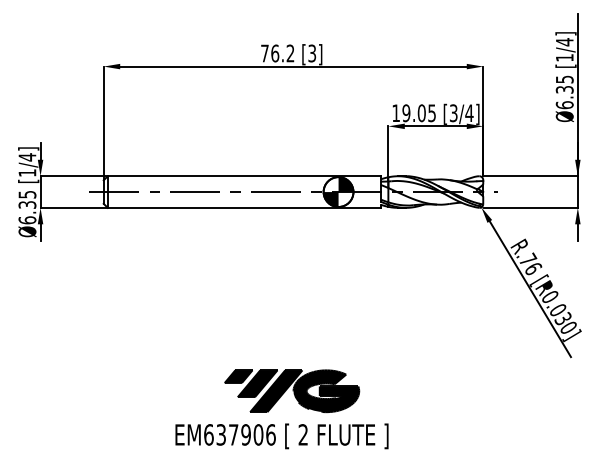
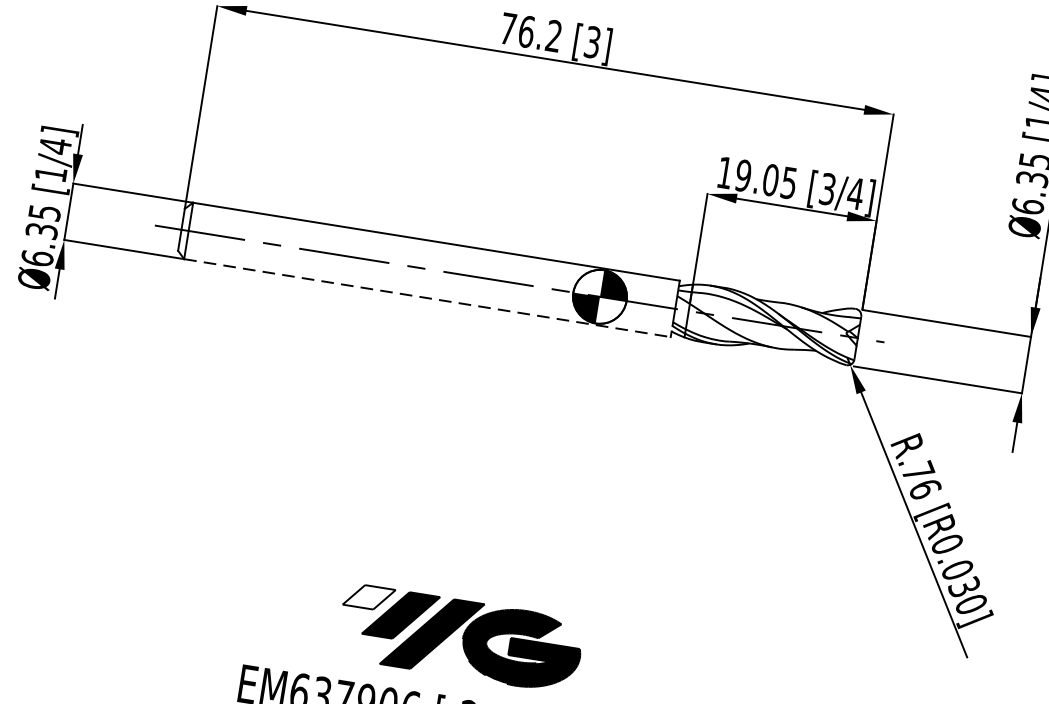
line: (244, 207) -> (427, 297), solid -> dashed
fill: (238, 376) -> (368, 596), removed

